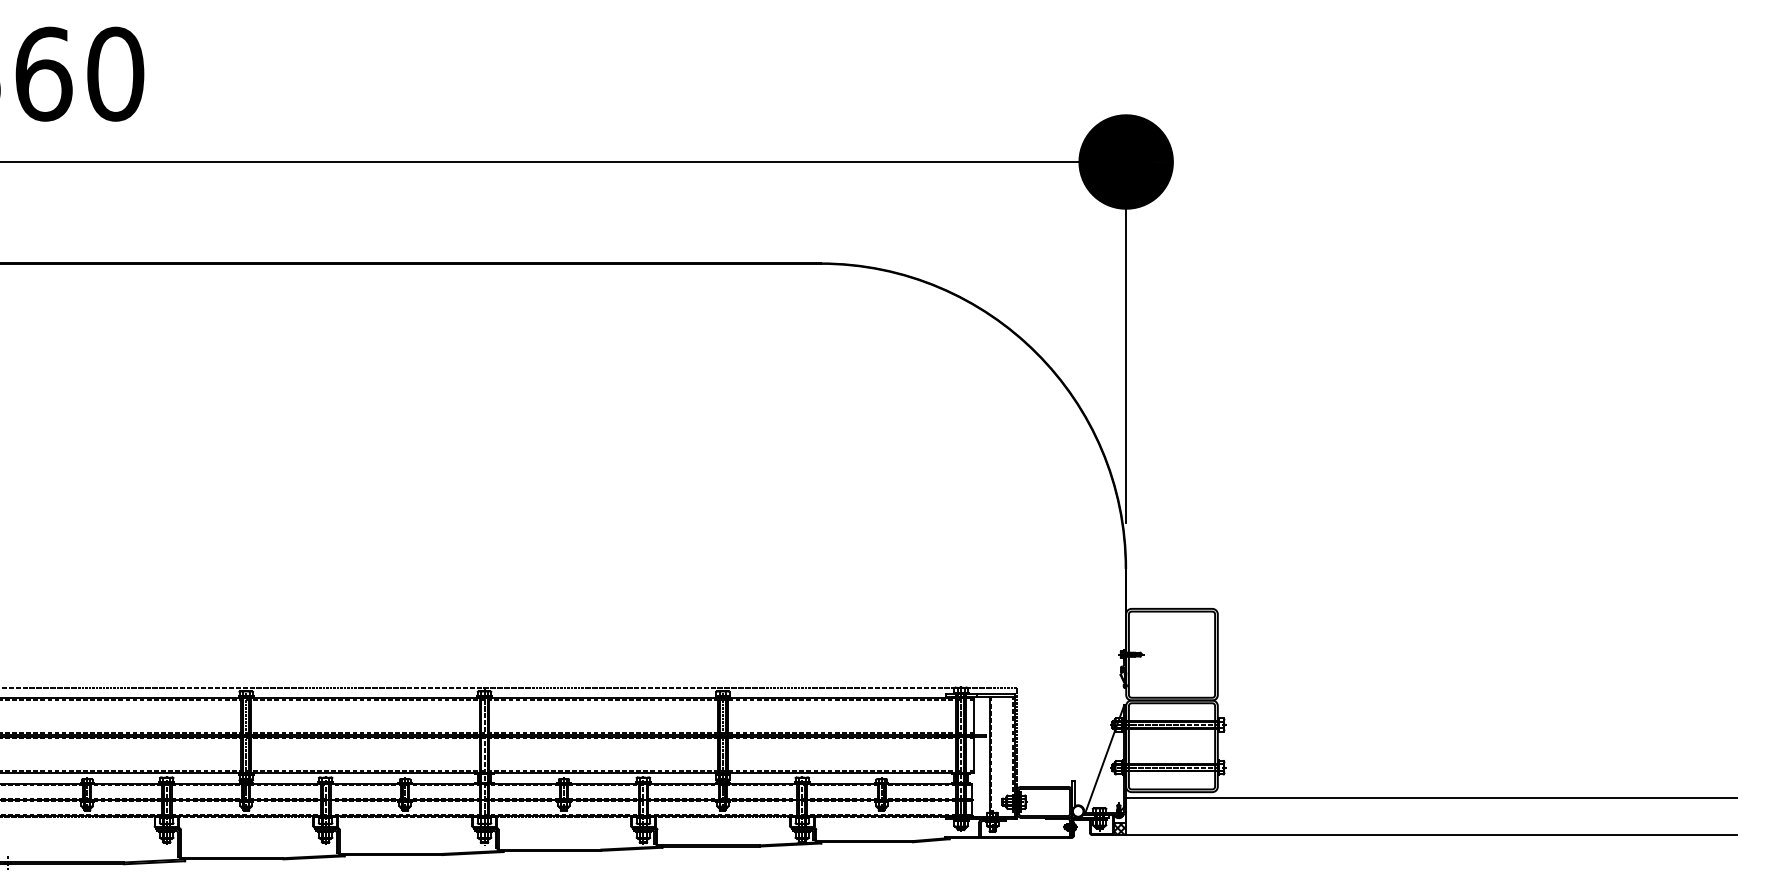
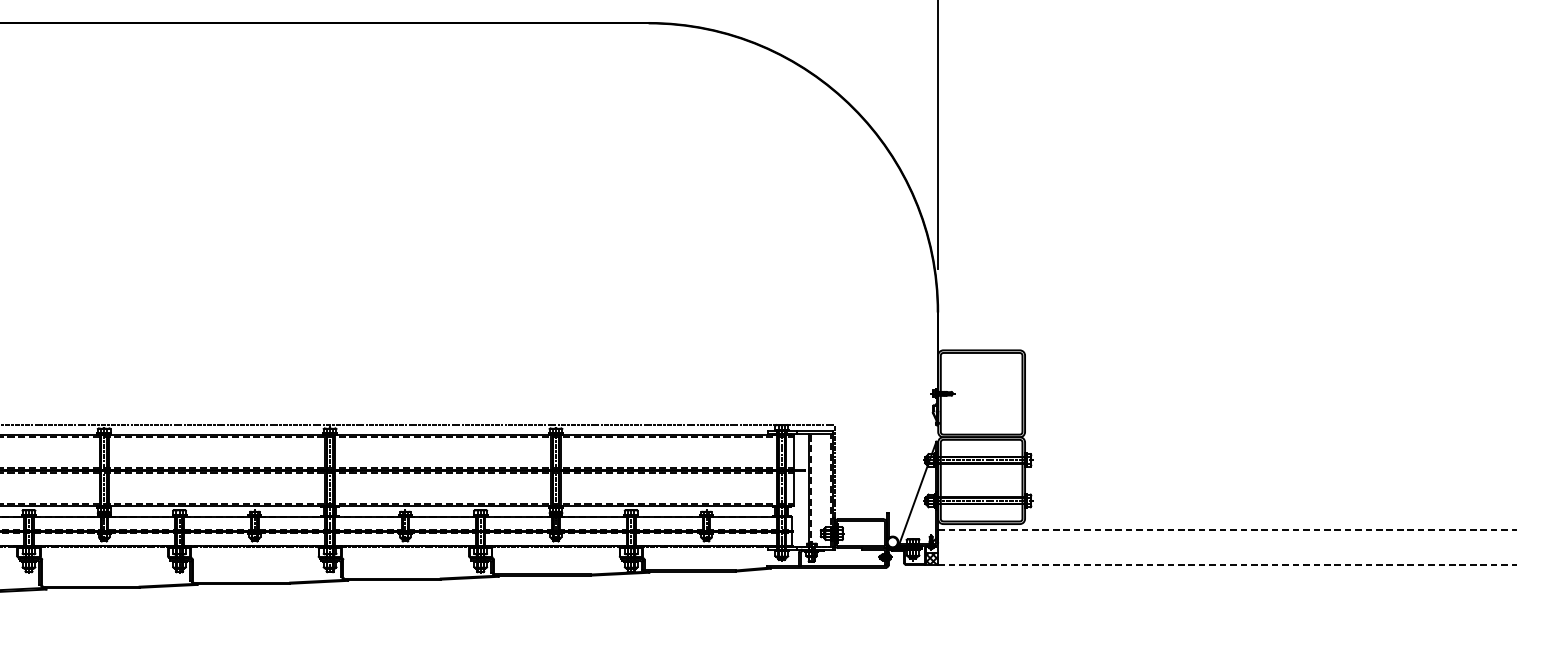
line: (1431, 798) -> (1227, 530), solid -> dashed
line: (1431, 834) -> (1227, 564), solid -> dashed

